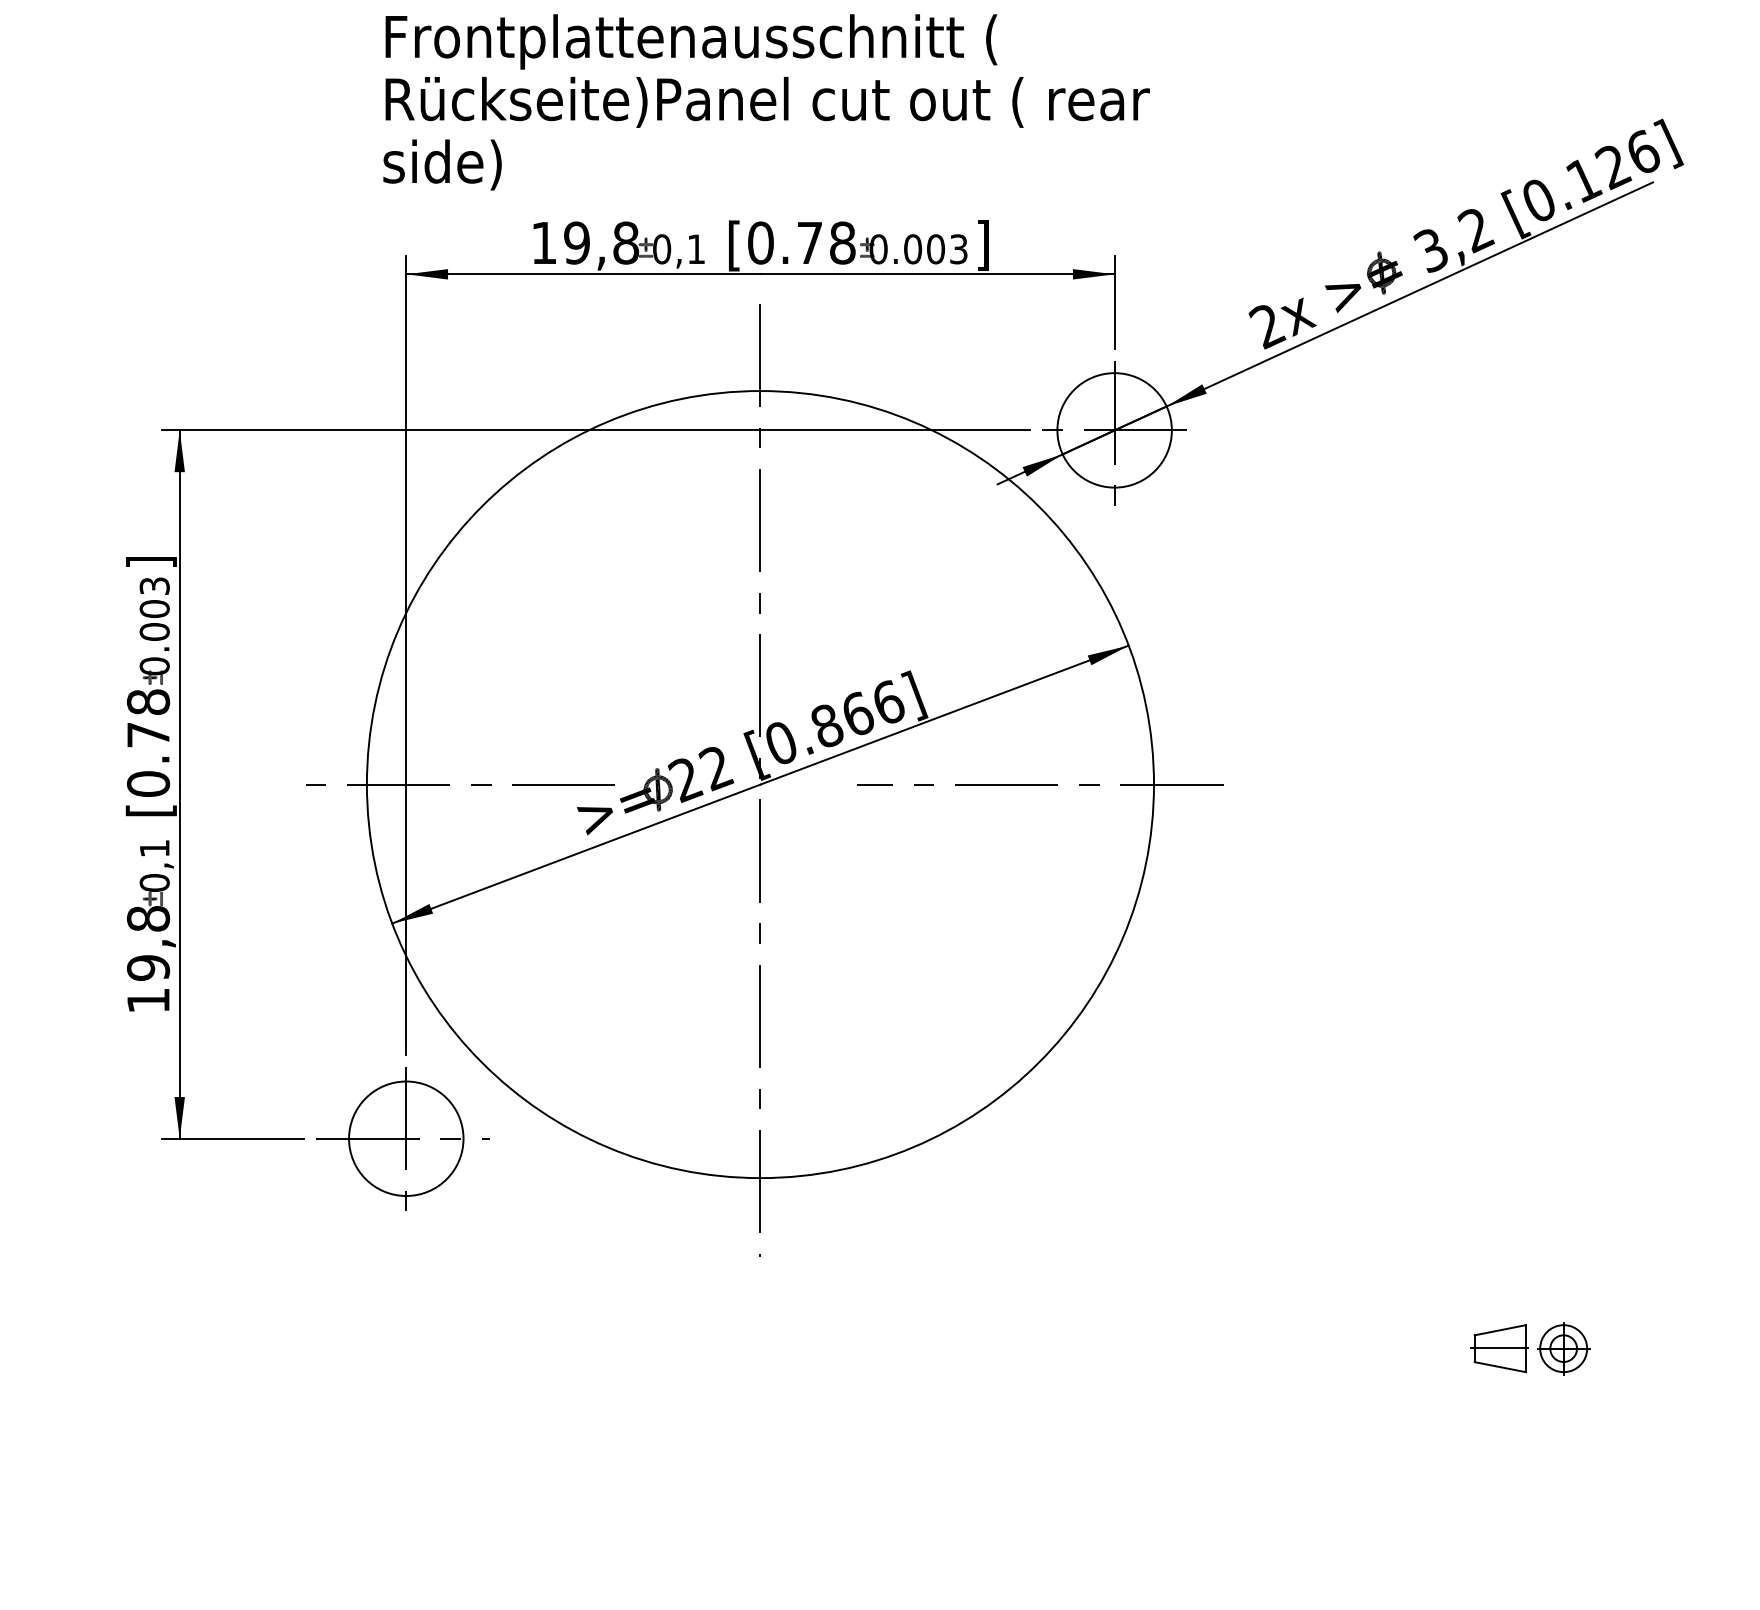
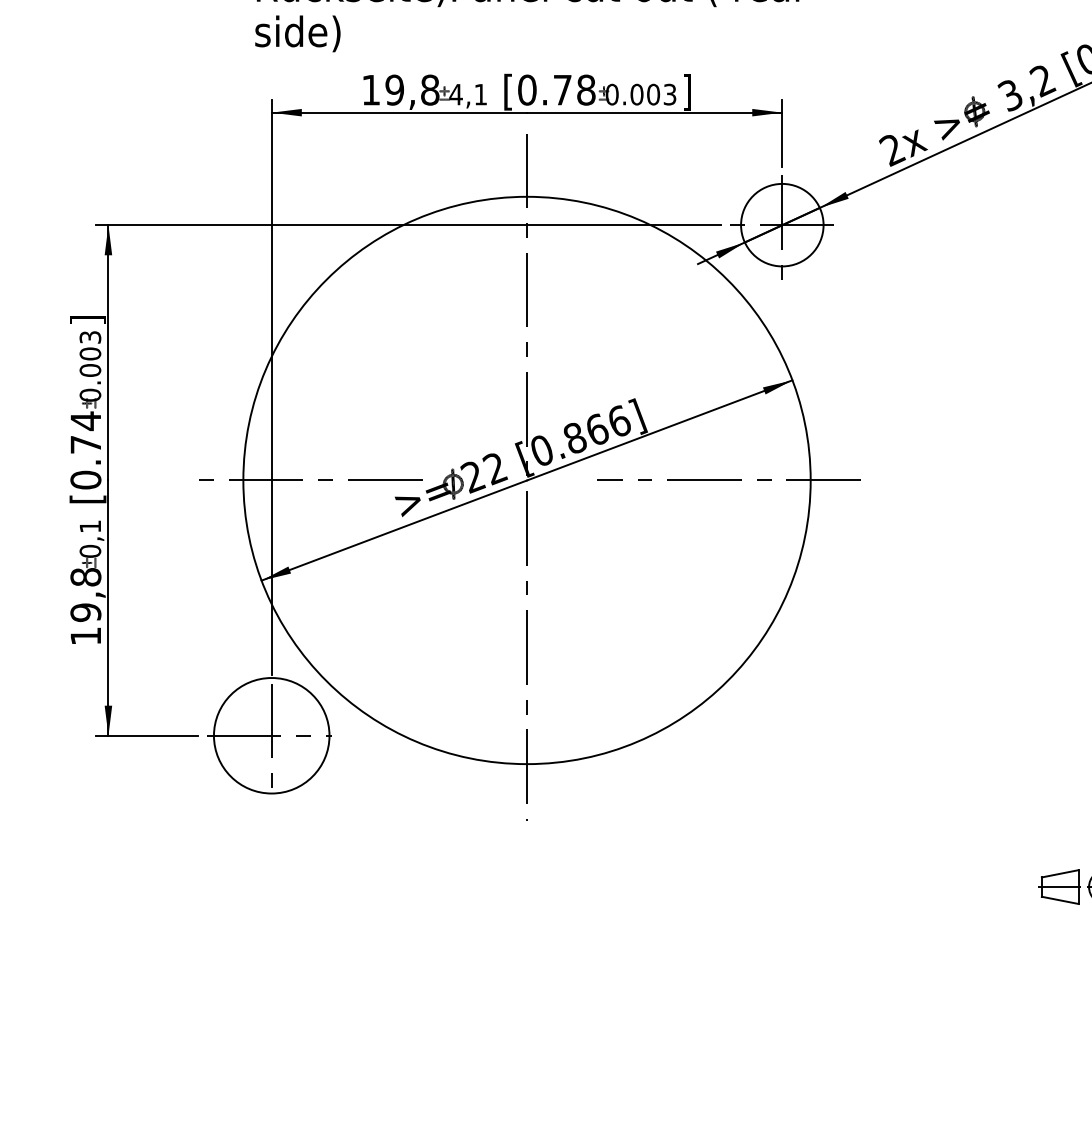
text: (661, 249) -> (455, 94), 0,1 -> 4,1
text: (148, 702) -> (85, 421), [0.78 -> [0.74
circle: (406, 1138) -> (271, 735), size x1.4

